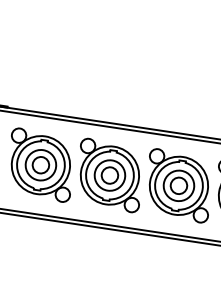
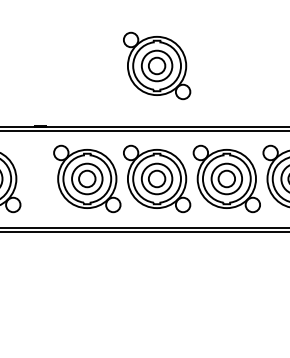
part: (127, 63) -> (157, 65), added

